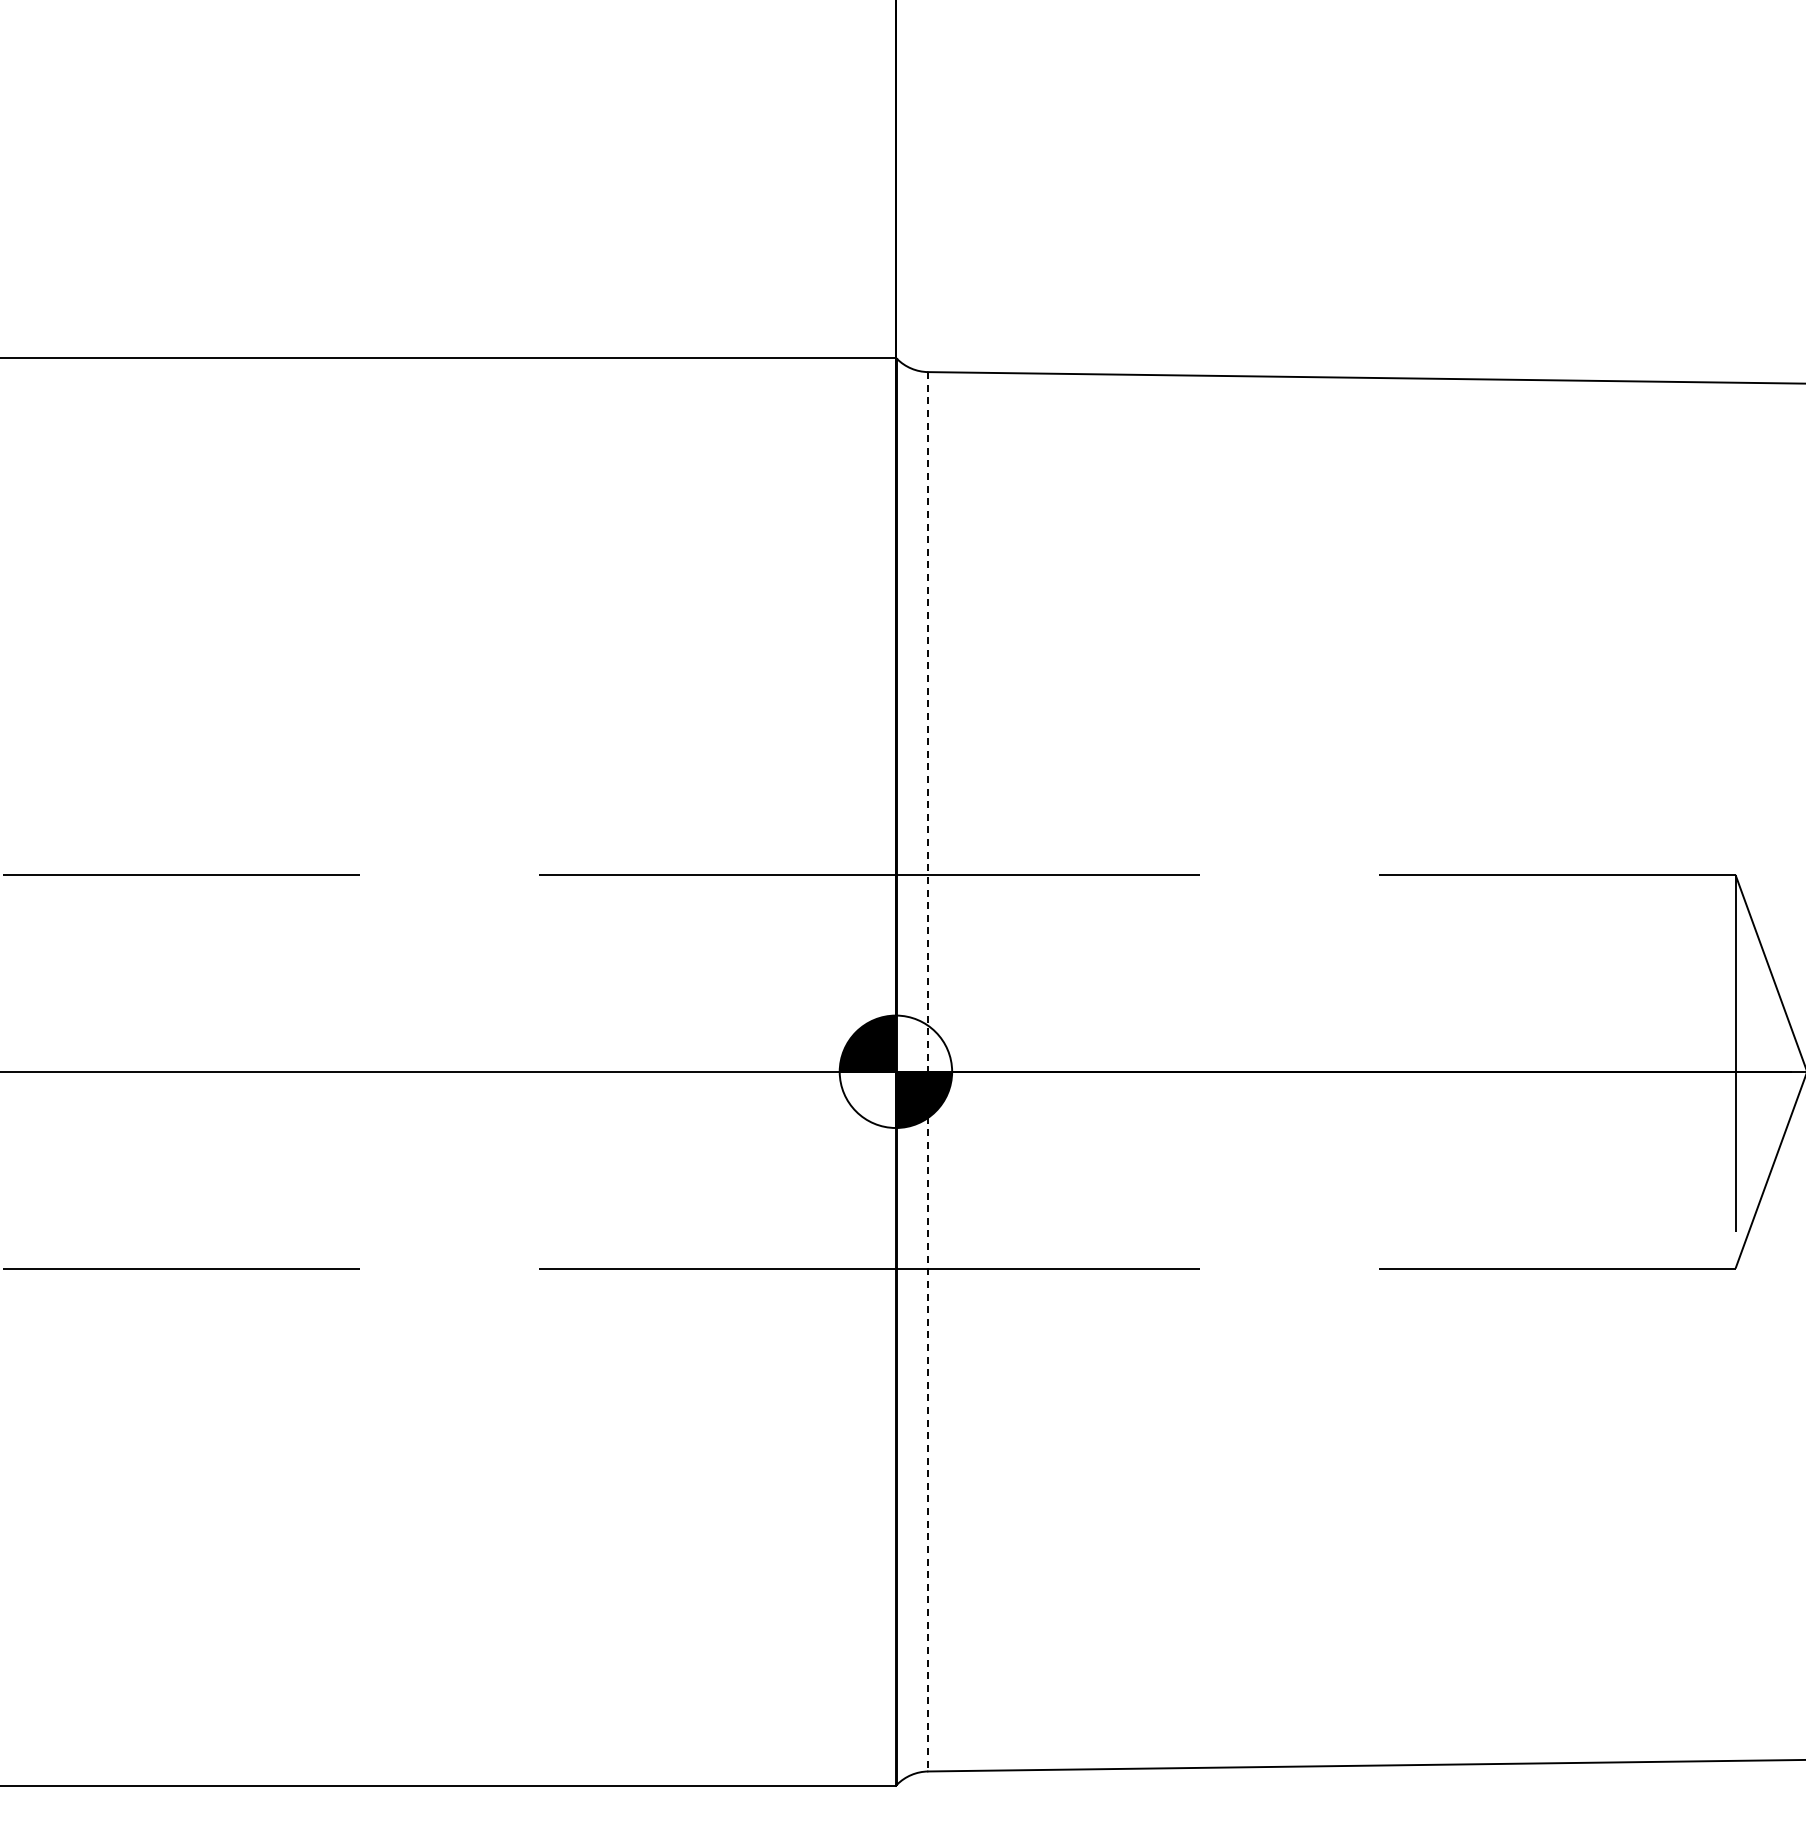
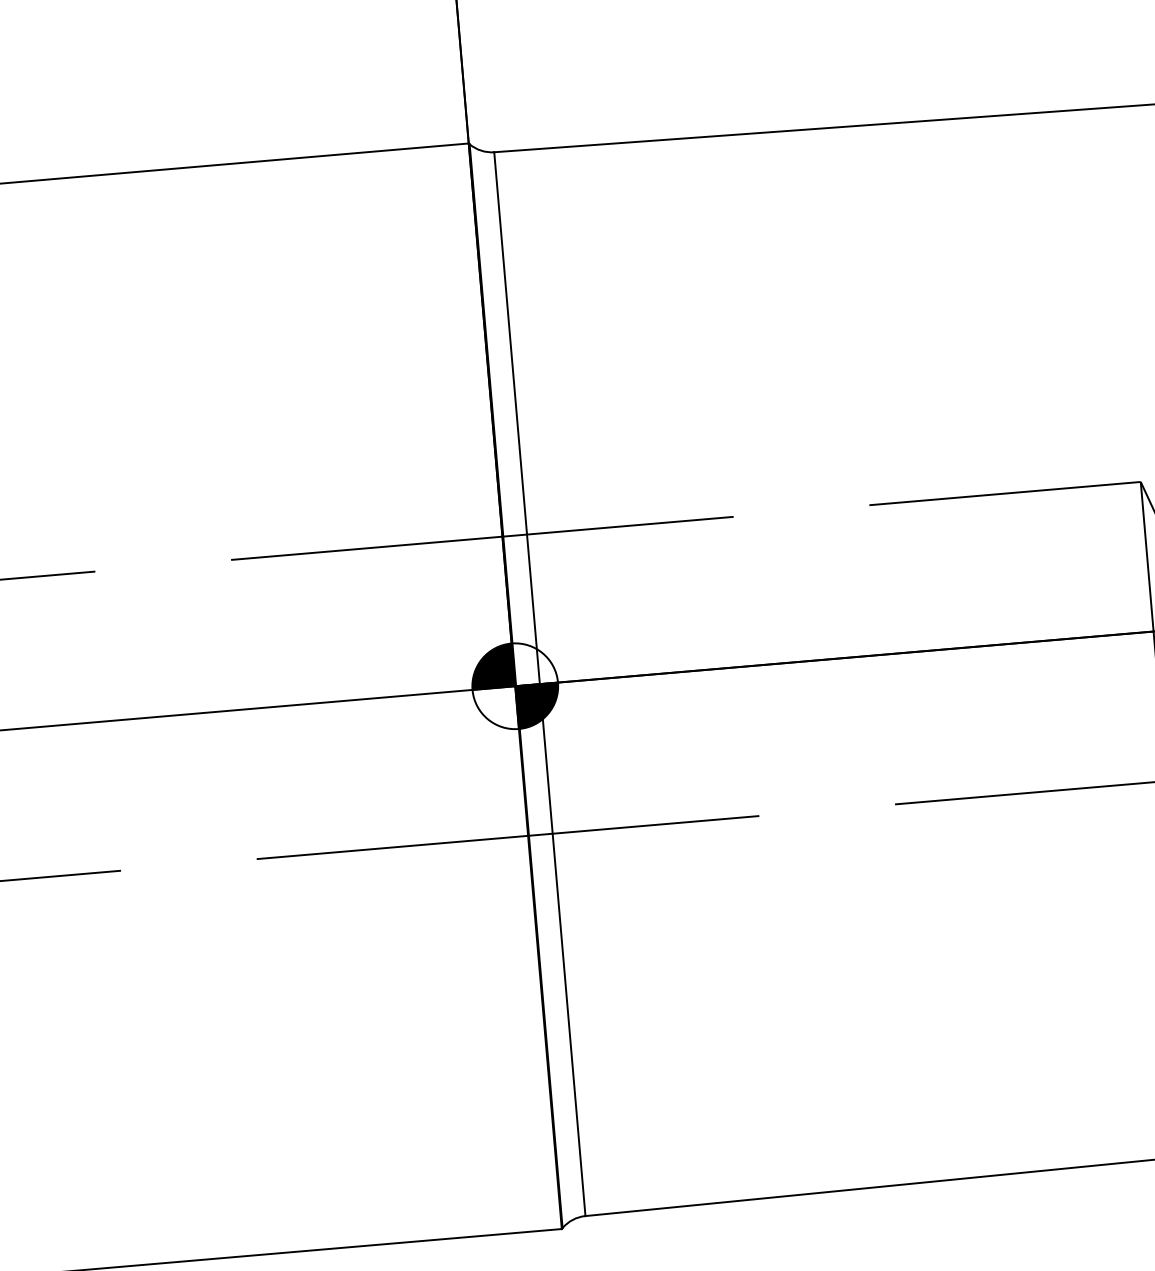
line: (928, 1071) -> (540, 683), dashed -> solid

